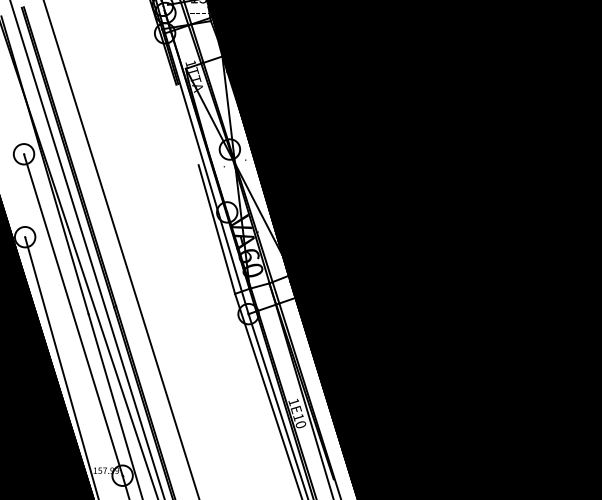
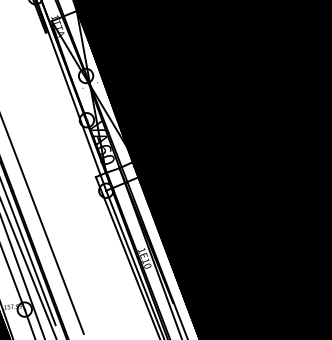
line: (216, 229) -> (80, 132), removed

